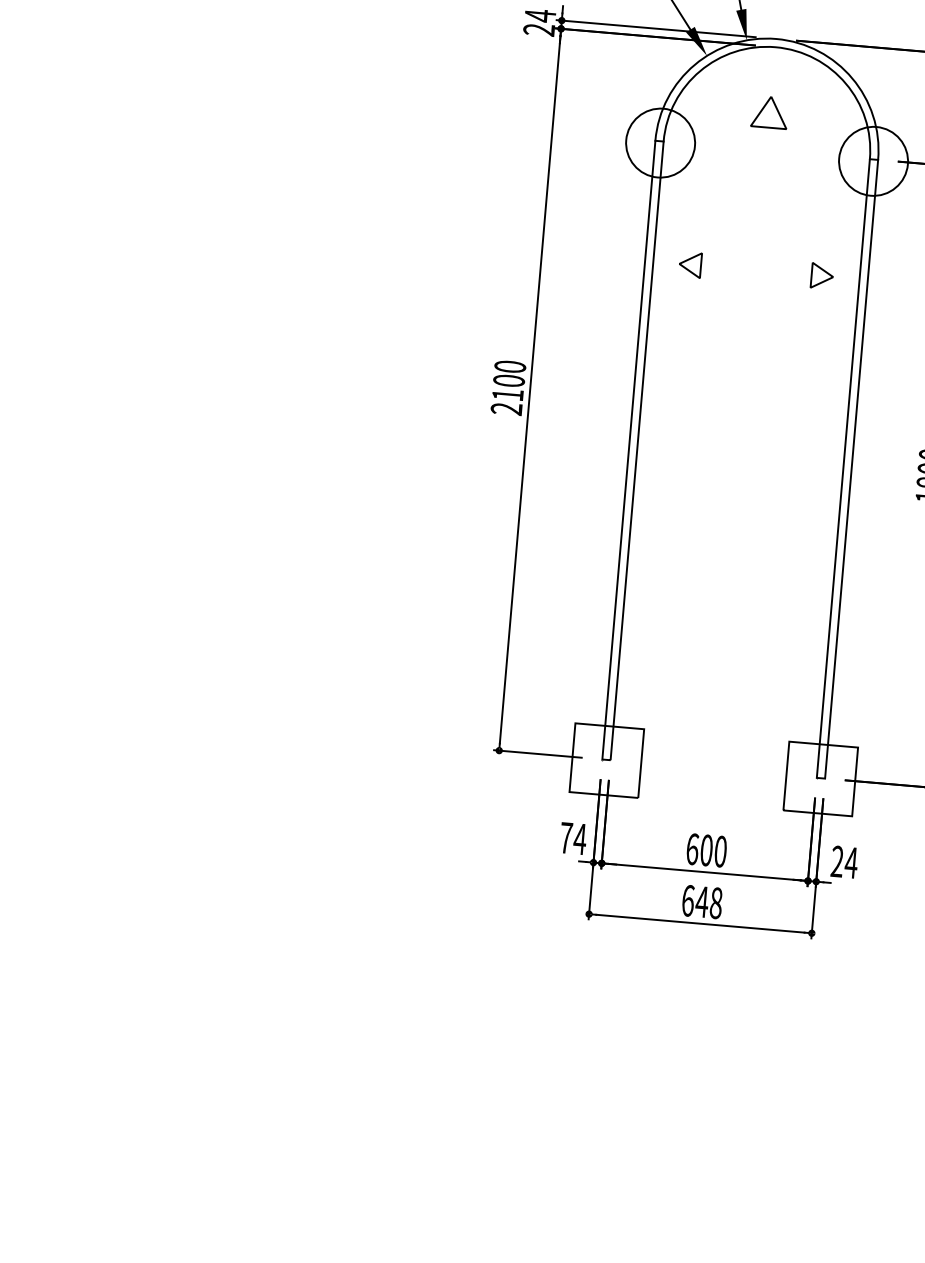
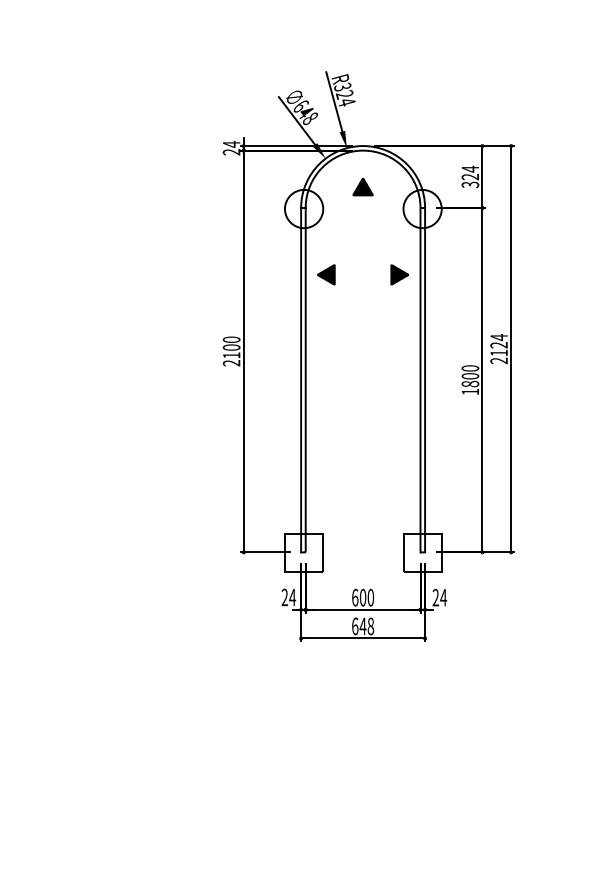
hatch: (768, 111) -> (362, 186), added
part: (690, 264) -> (326, 274), size x1.43
part: (821, 275) -> (399, 274), size x1.43
text: (565, 837) -> (284, 597), 74 -> 24

